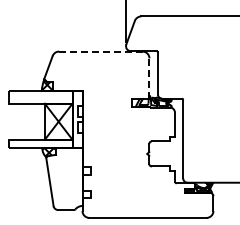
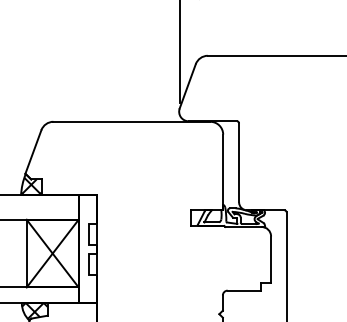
line: (100, 51) -> (131, 121), dashed -> solid
line: (149, 78) -> (223, 172), dashed -> solid

